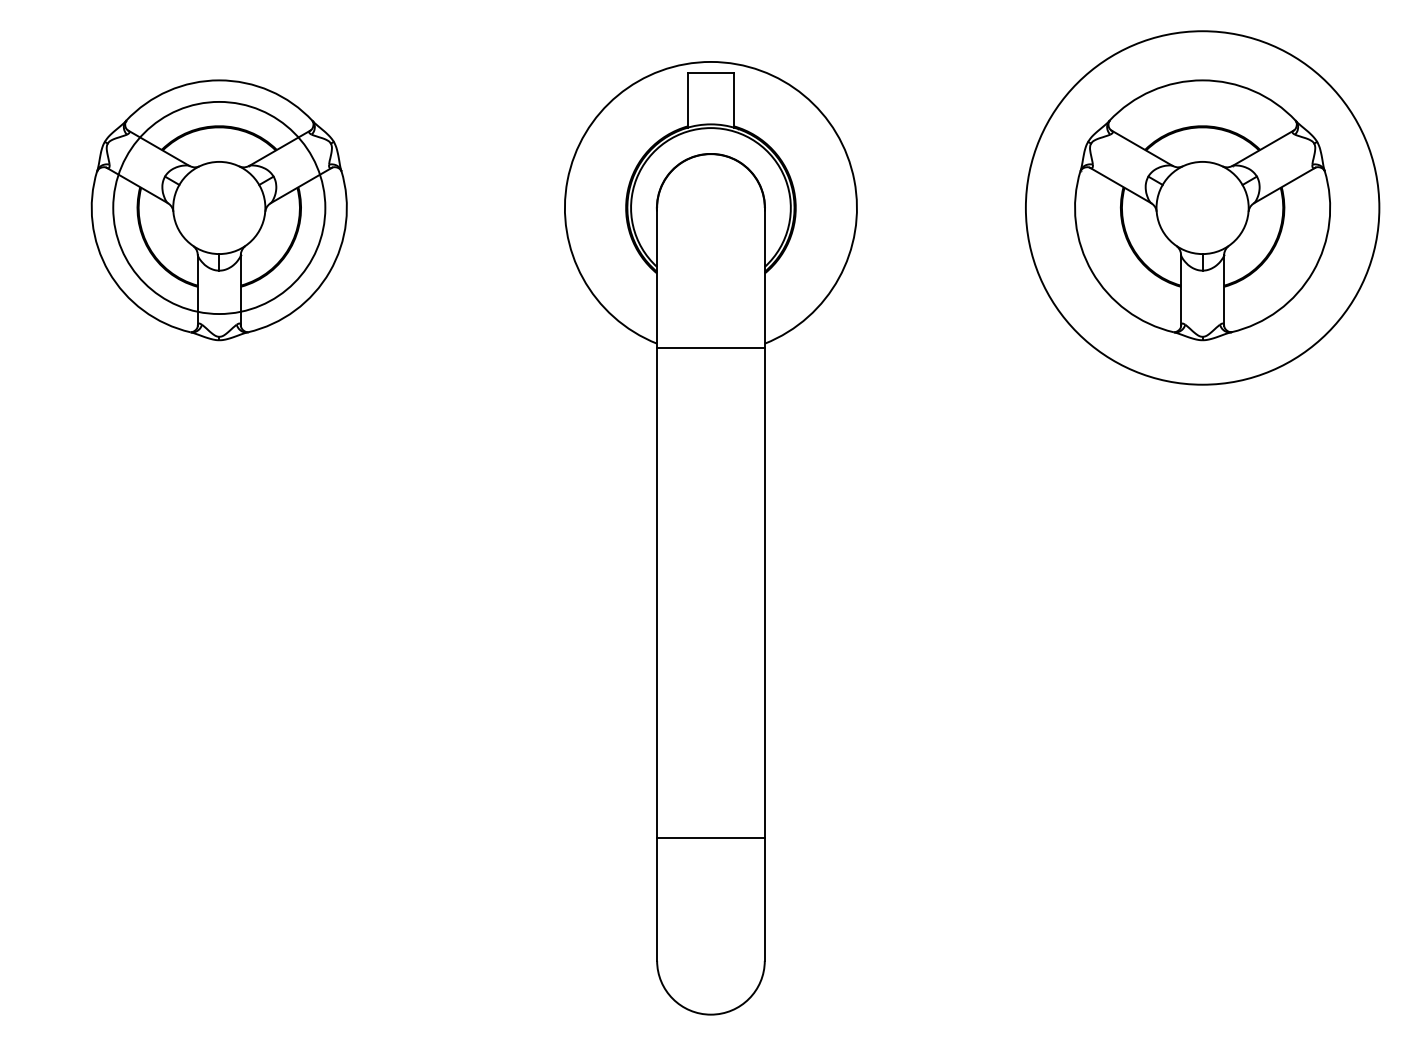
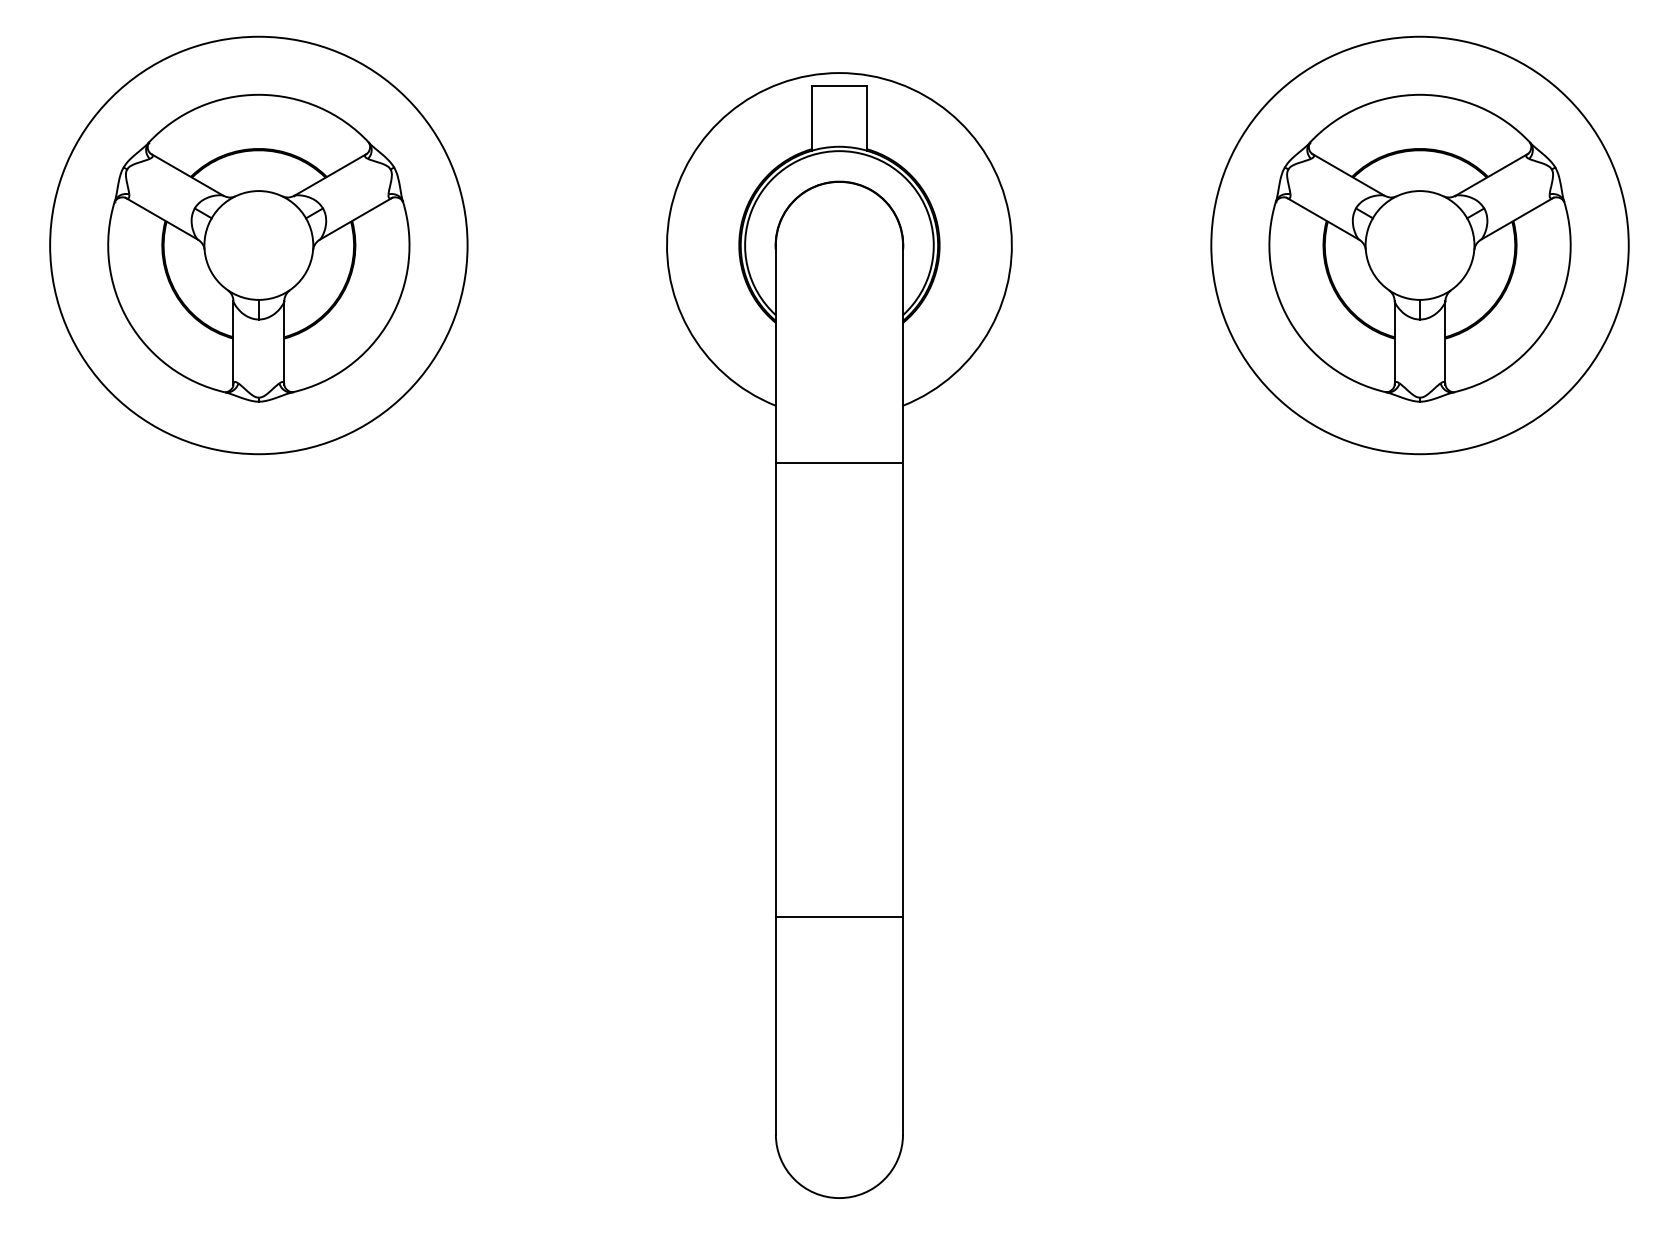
circle: (219, 207) -> (259, 244), size x1.67
line: (710, 348) -> (838, 463), moved
line: (710, 838) -> (838, 916), moved

